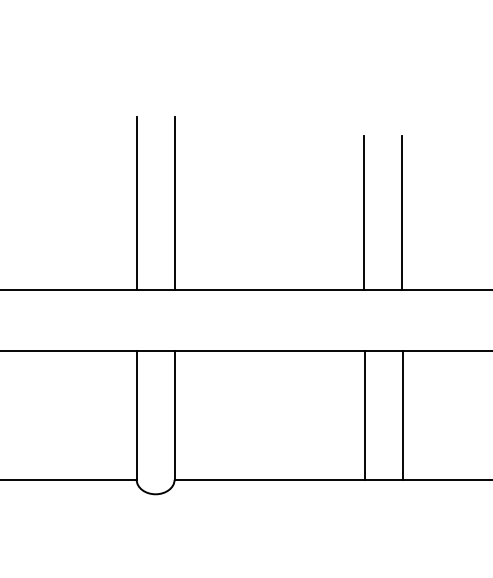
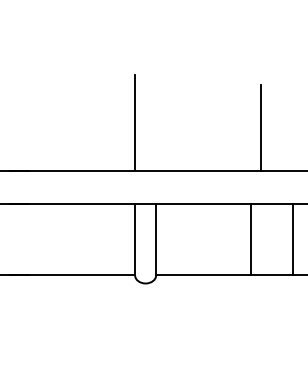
line: (175, 203) -> (156, 122), removed
line: (403, 212) -> (282, 127), removed
line: (365, 414) -> (251, 239), moved
line: (403, 414) -> (293, 239), moved

